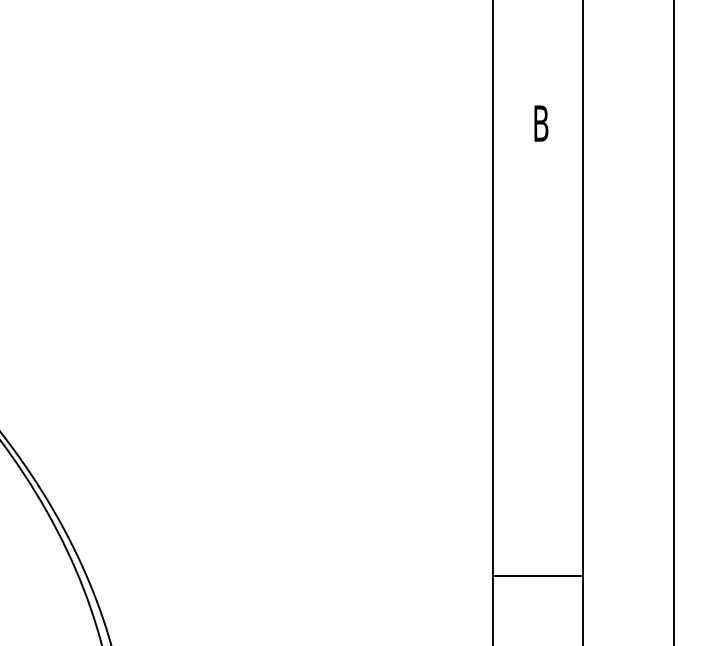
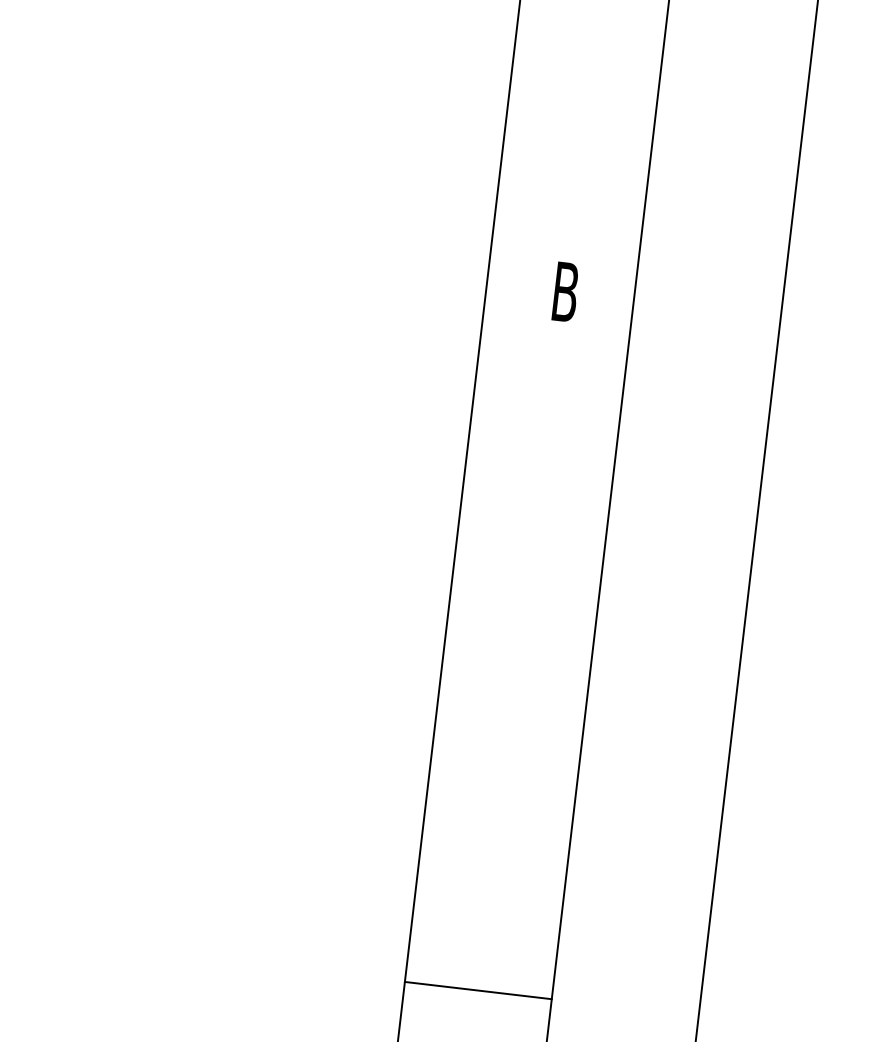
line: (537, 575) -> (477, 990), moved

